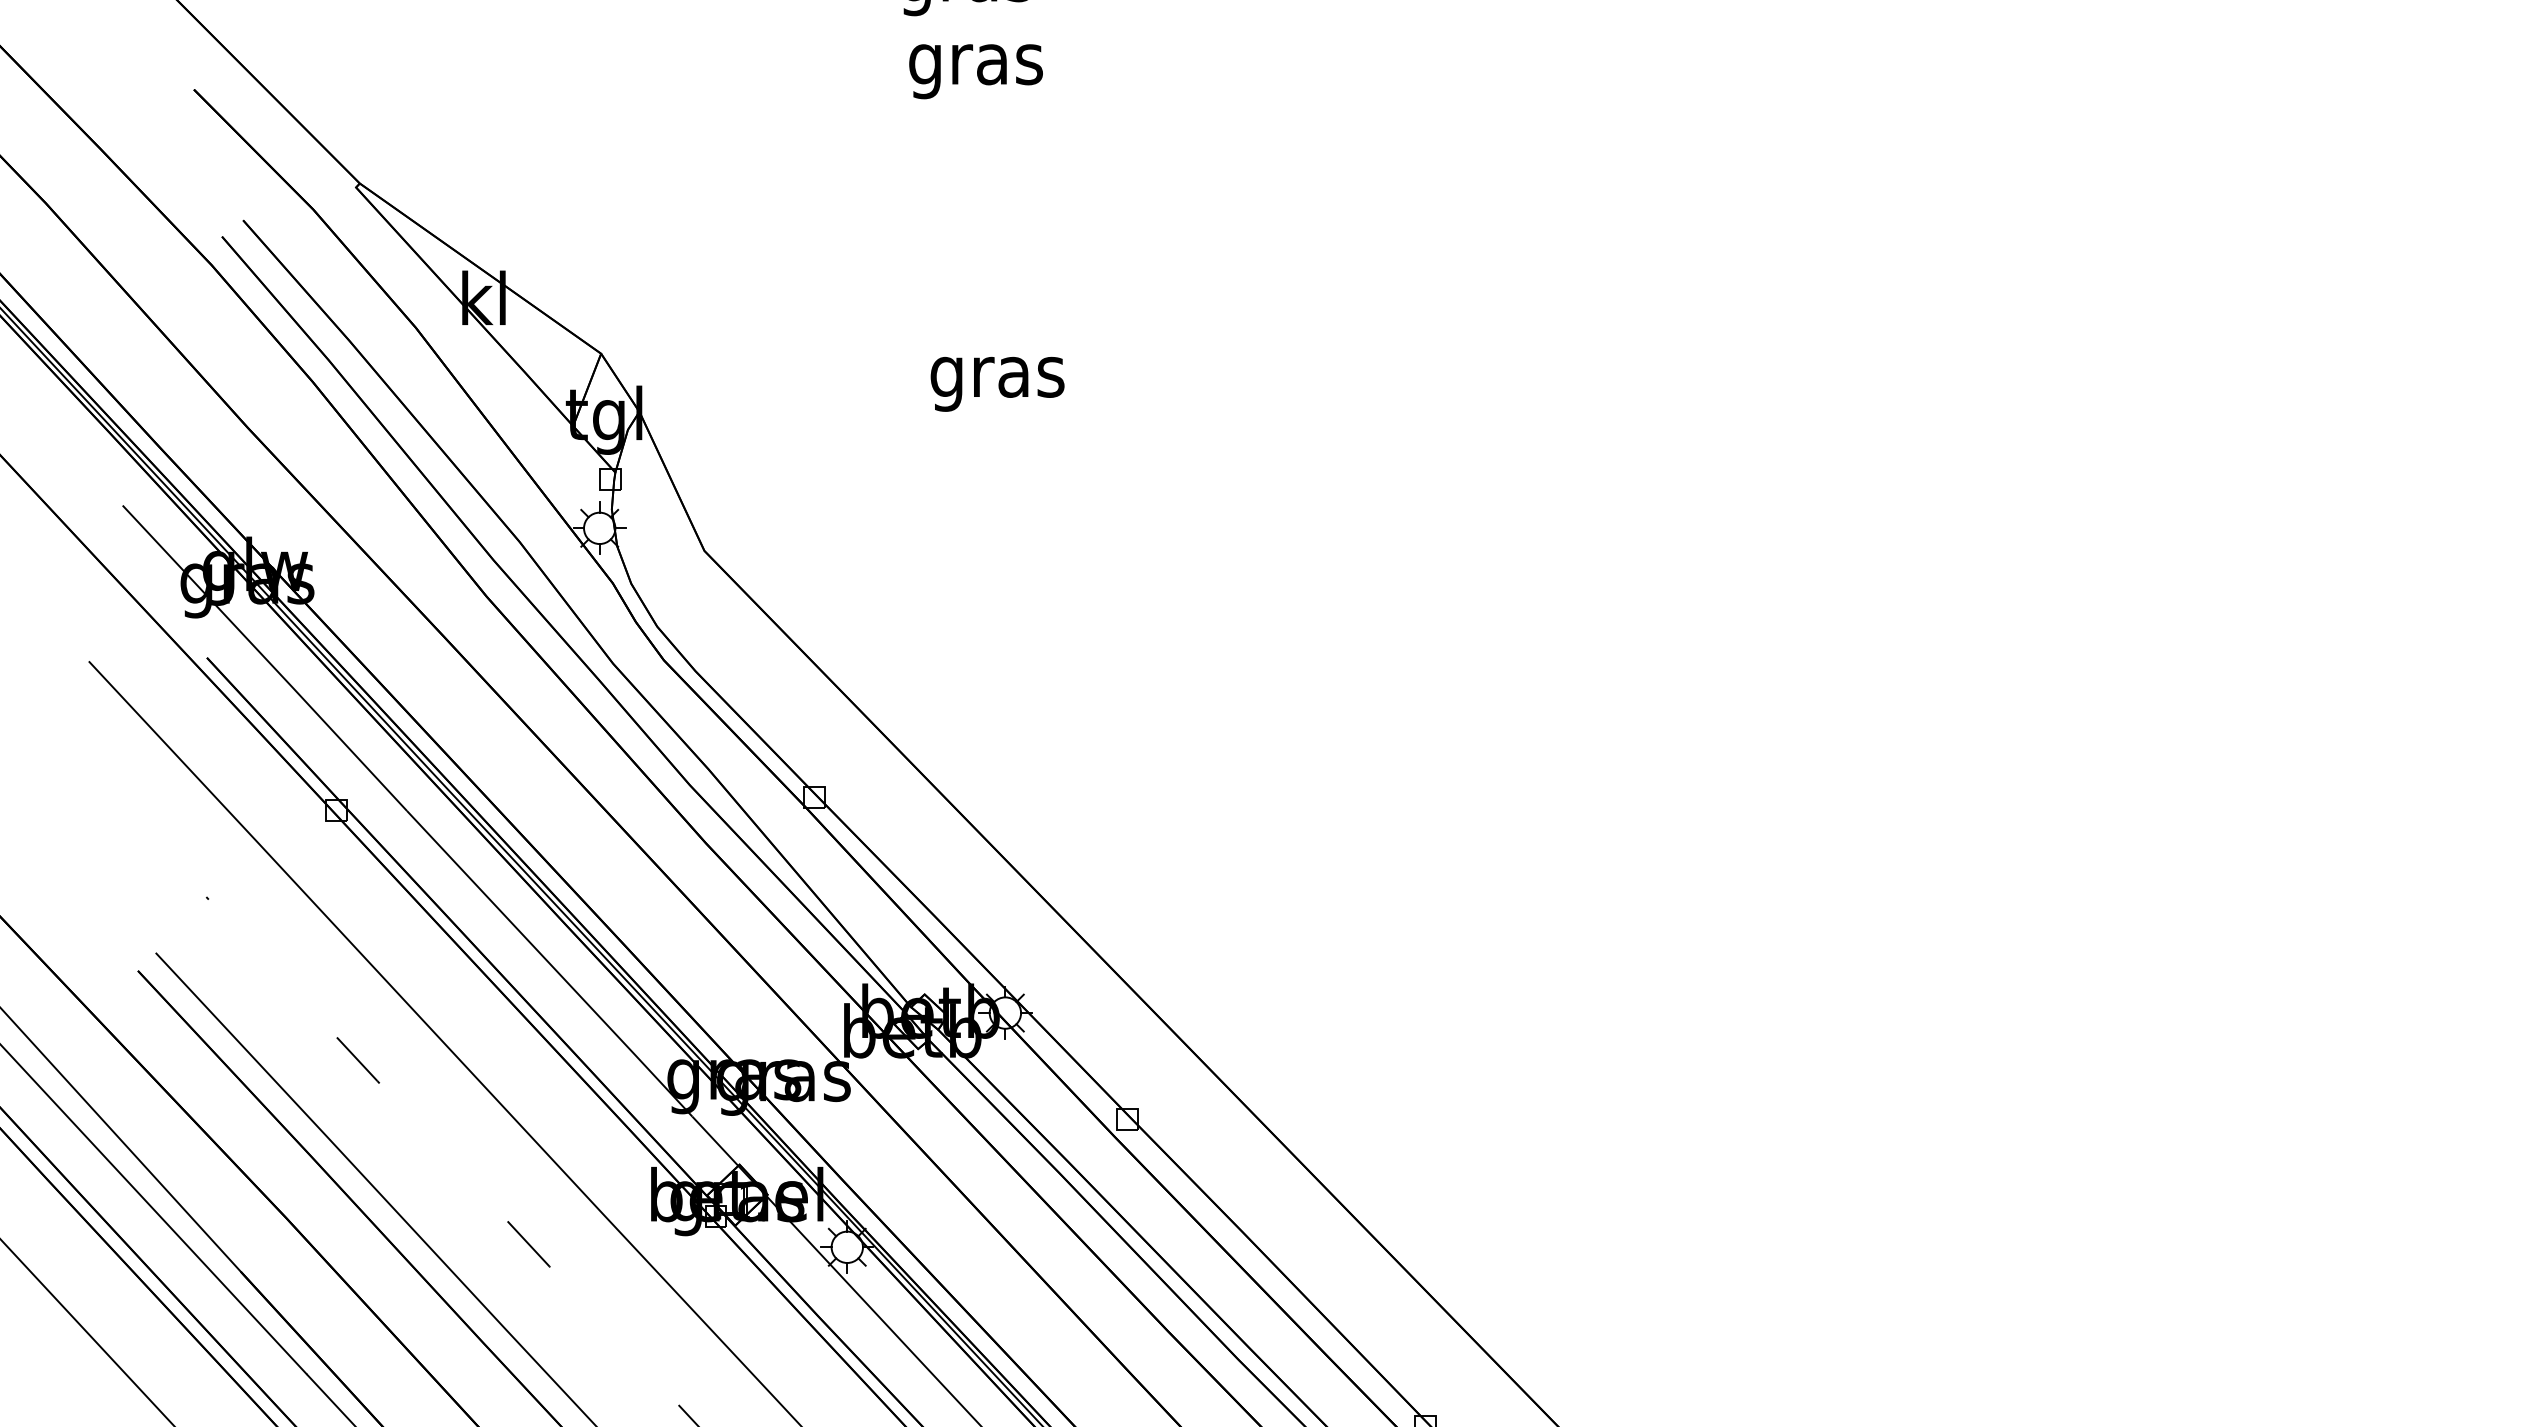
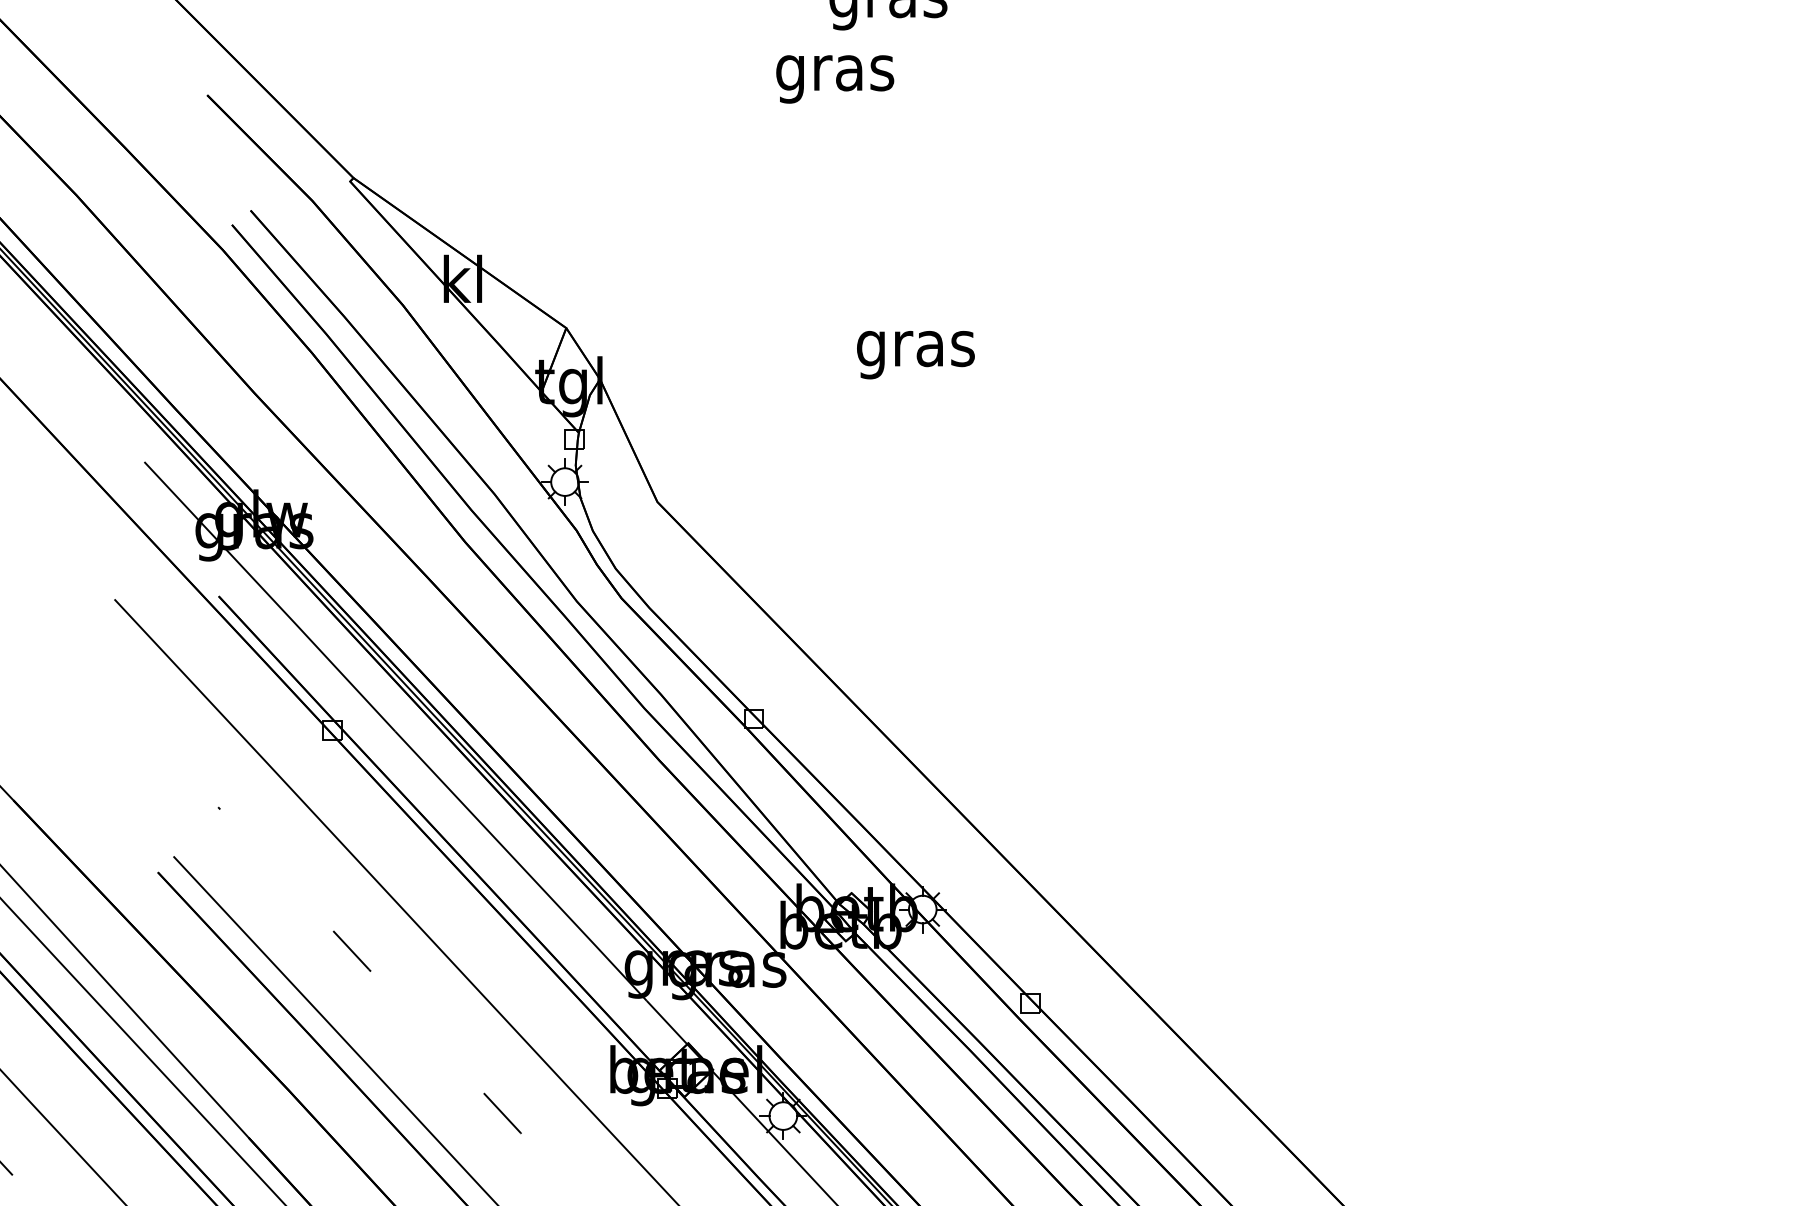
text: (975, 71) -> (834, 79), moved

